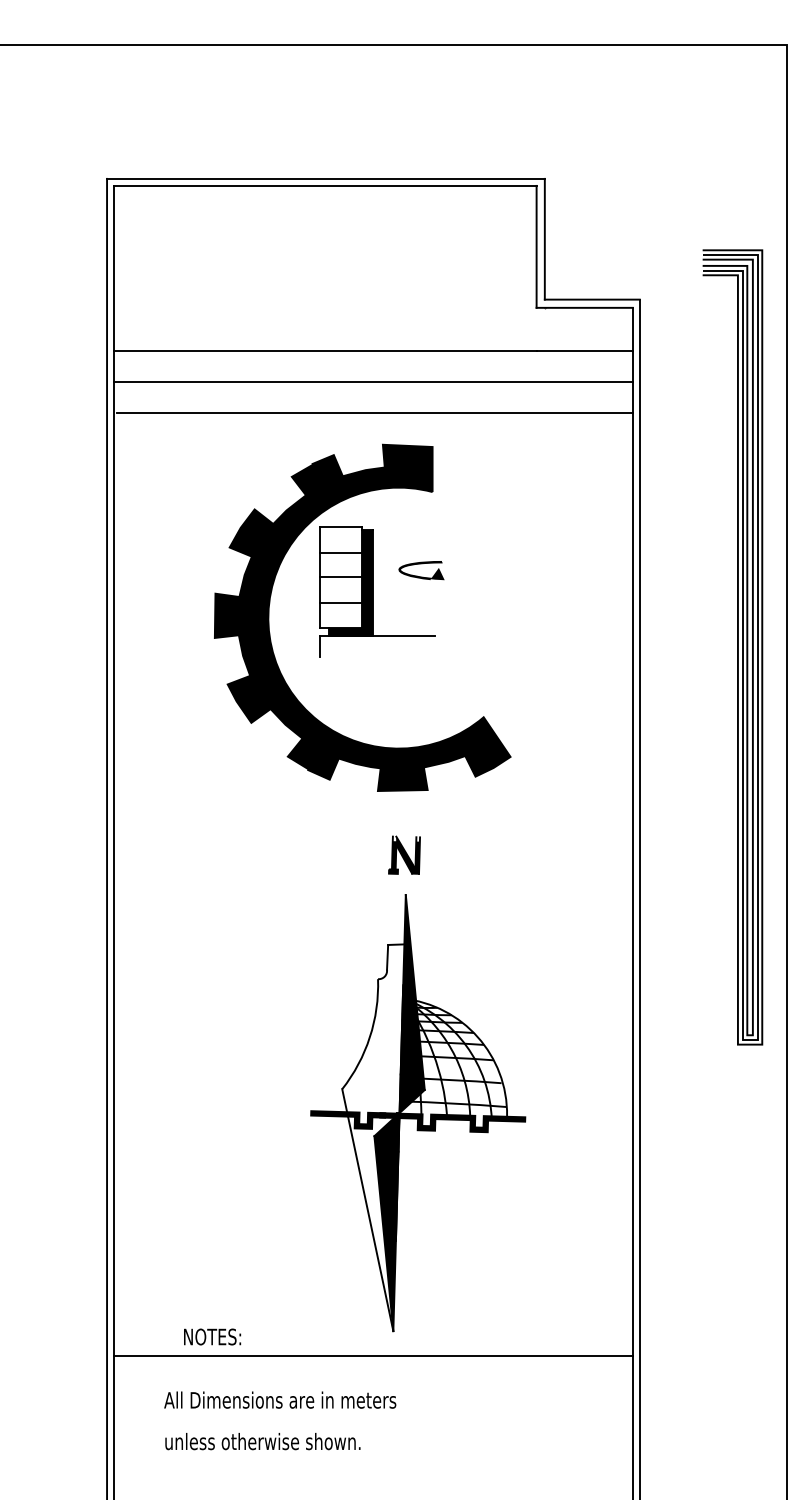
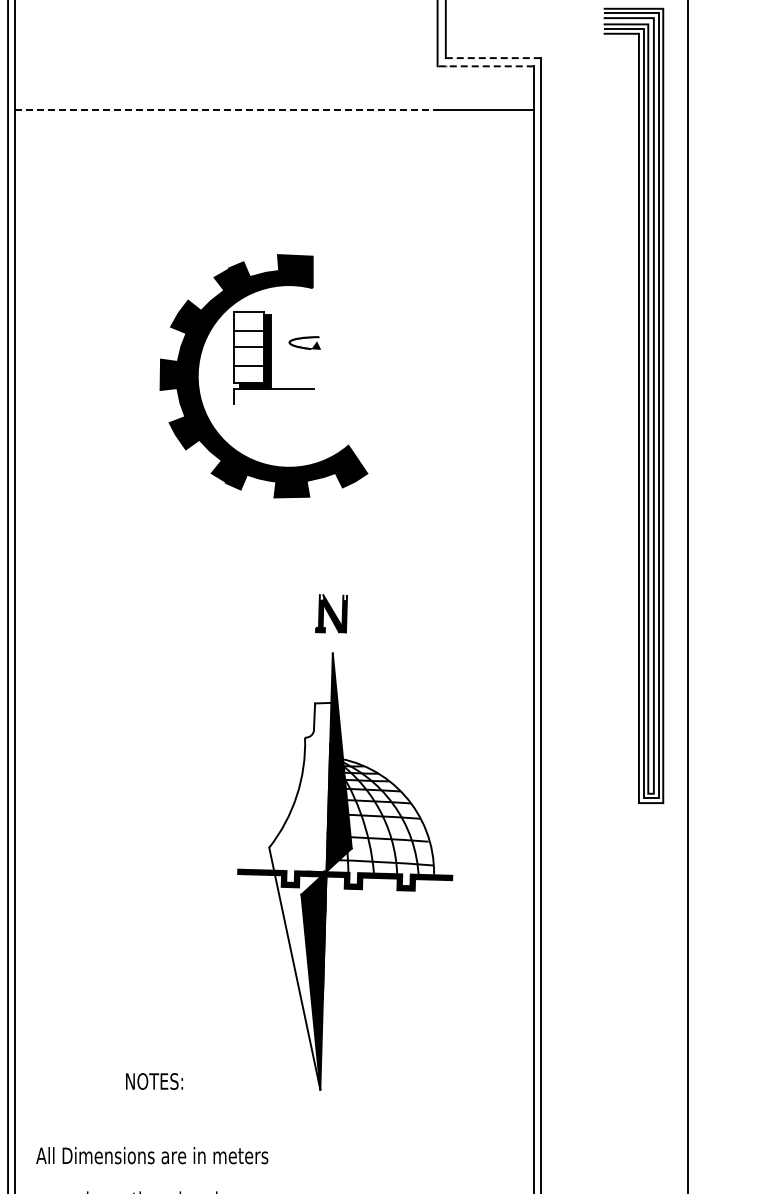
line: (591, 299) -> (492, 57), solid -> dashed
line: (584, 307) -> (485, 65), solid -> dashed
line: (325, 351) -> (226, 109), solid -> dashed
line: (373, 382) -> (274, 140), removed
line: (374, 413) -> (275, 171), removed
part: (362, 617) -> (263, 375), size x0.7
part: (418, 1083) -> (345, 841), moved
text: (212, 1336) -> (154, 1080), moved
line: (373, 1356) -> (274, 1114), removed
text: (280, 1399) -> (152, 1154), moved

